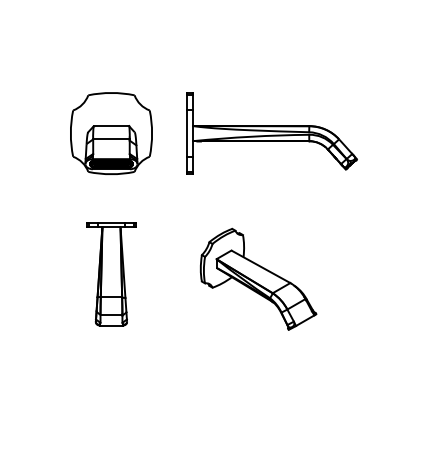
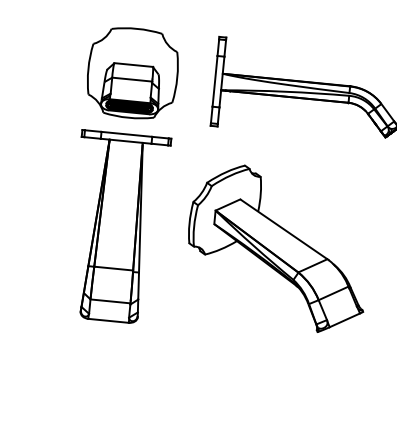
part: (111, 274) -> (117, 227), size x1.67
part: (258, 279) -> (278, 248), size x1.43

